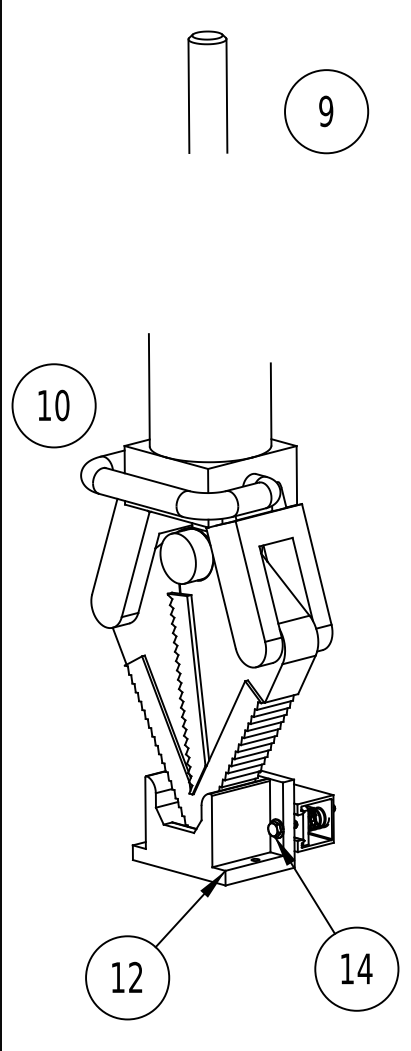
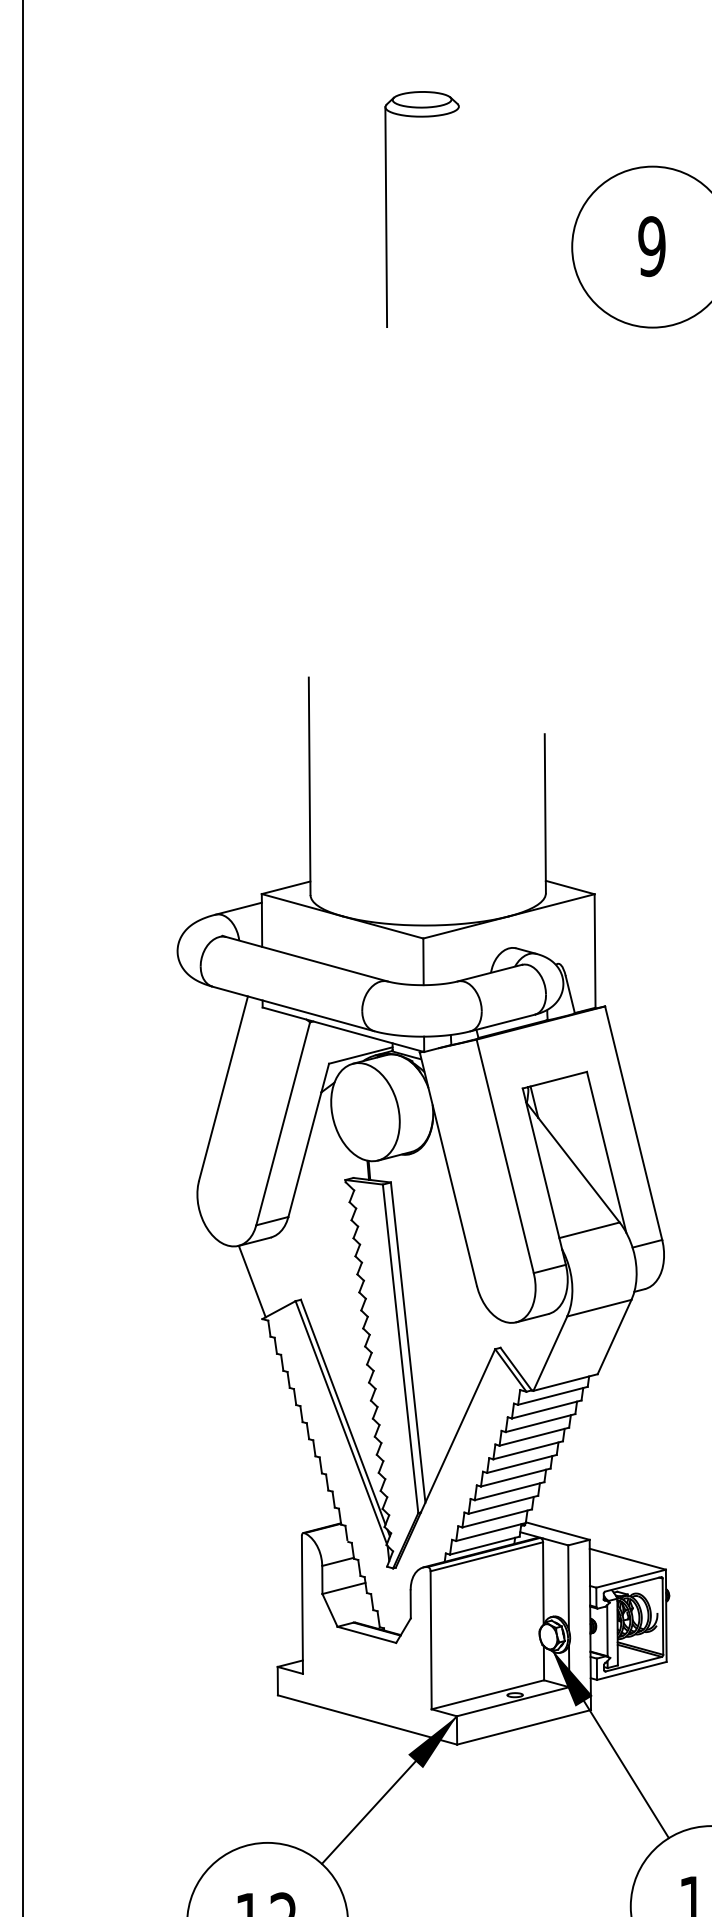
line: (226, 95) -> (458, 215), removed
part: (53, 405) -> (124, 815), removed

